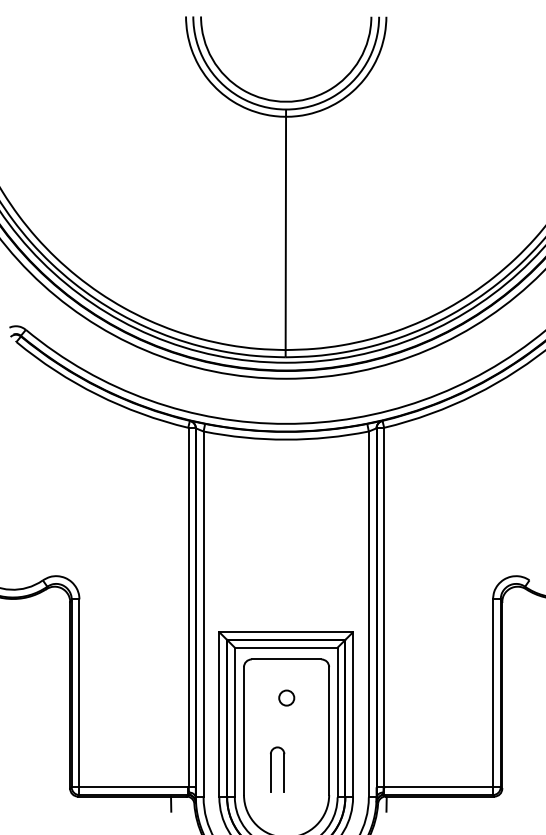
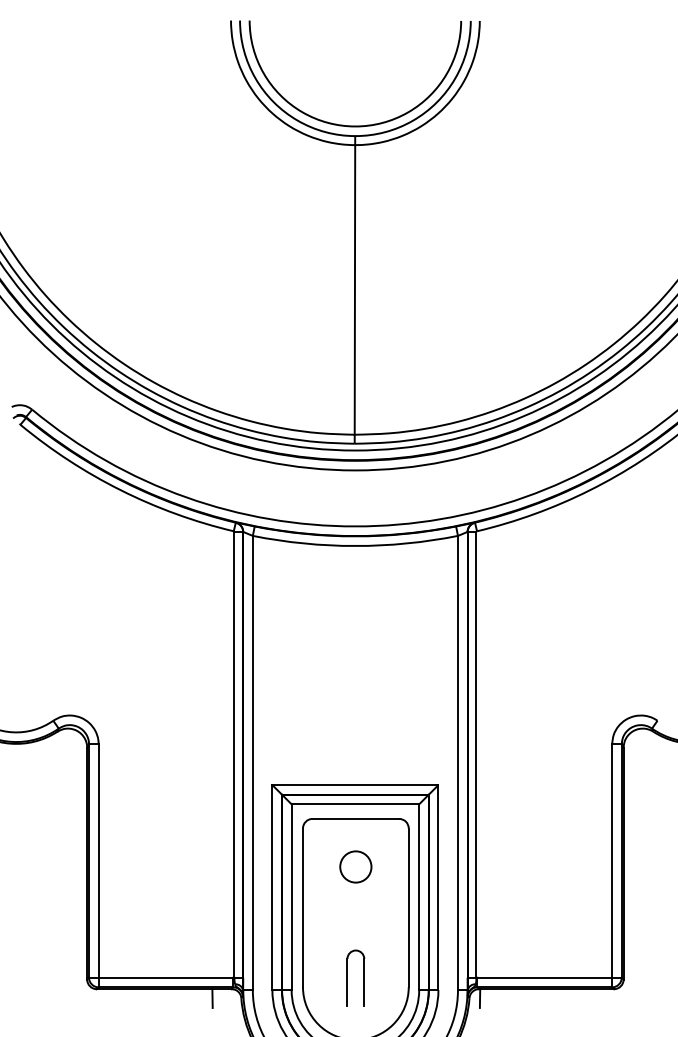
circle: (286, 697) -> (355, 866), size x1.67
part: (277, 769) -> (355, 977), moved

